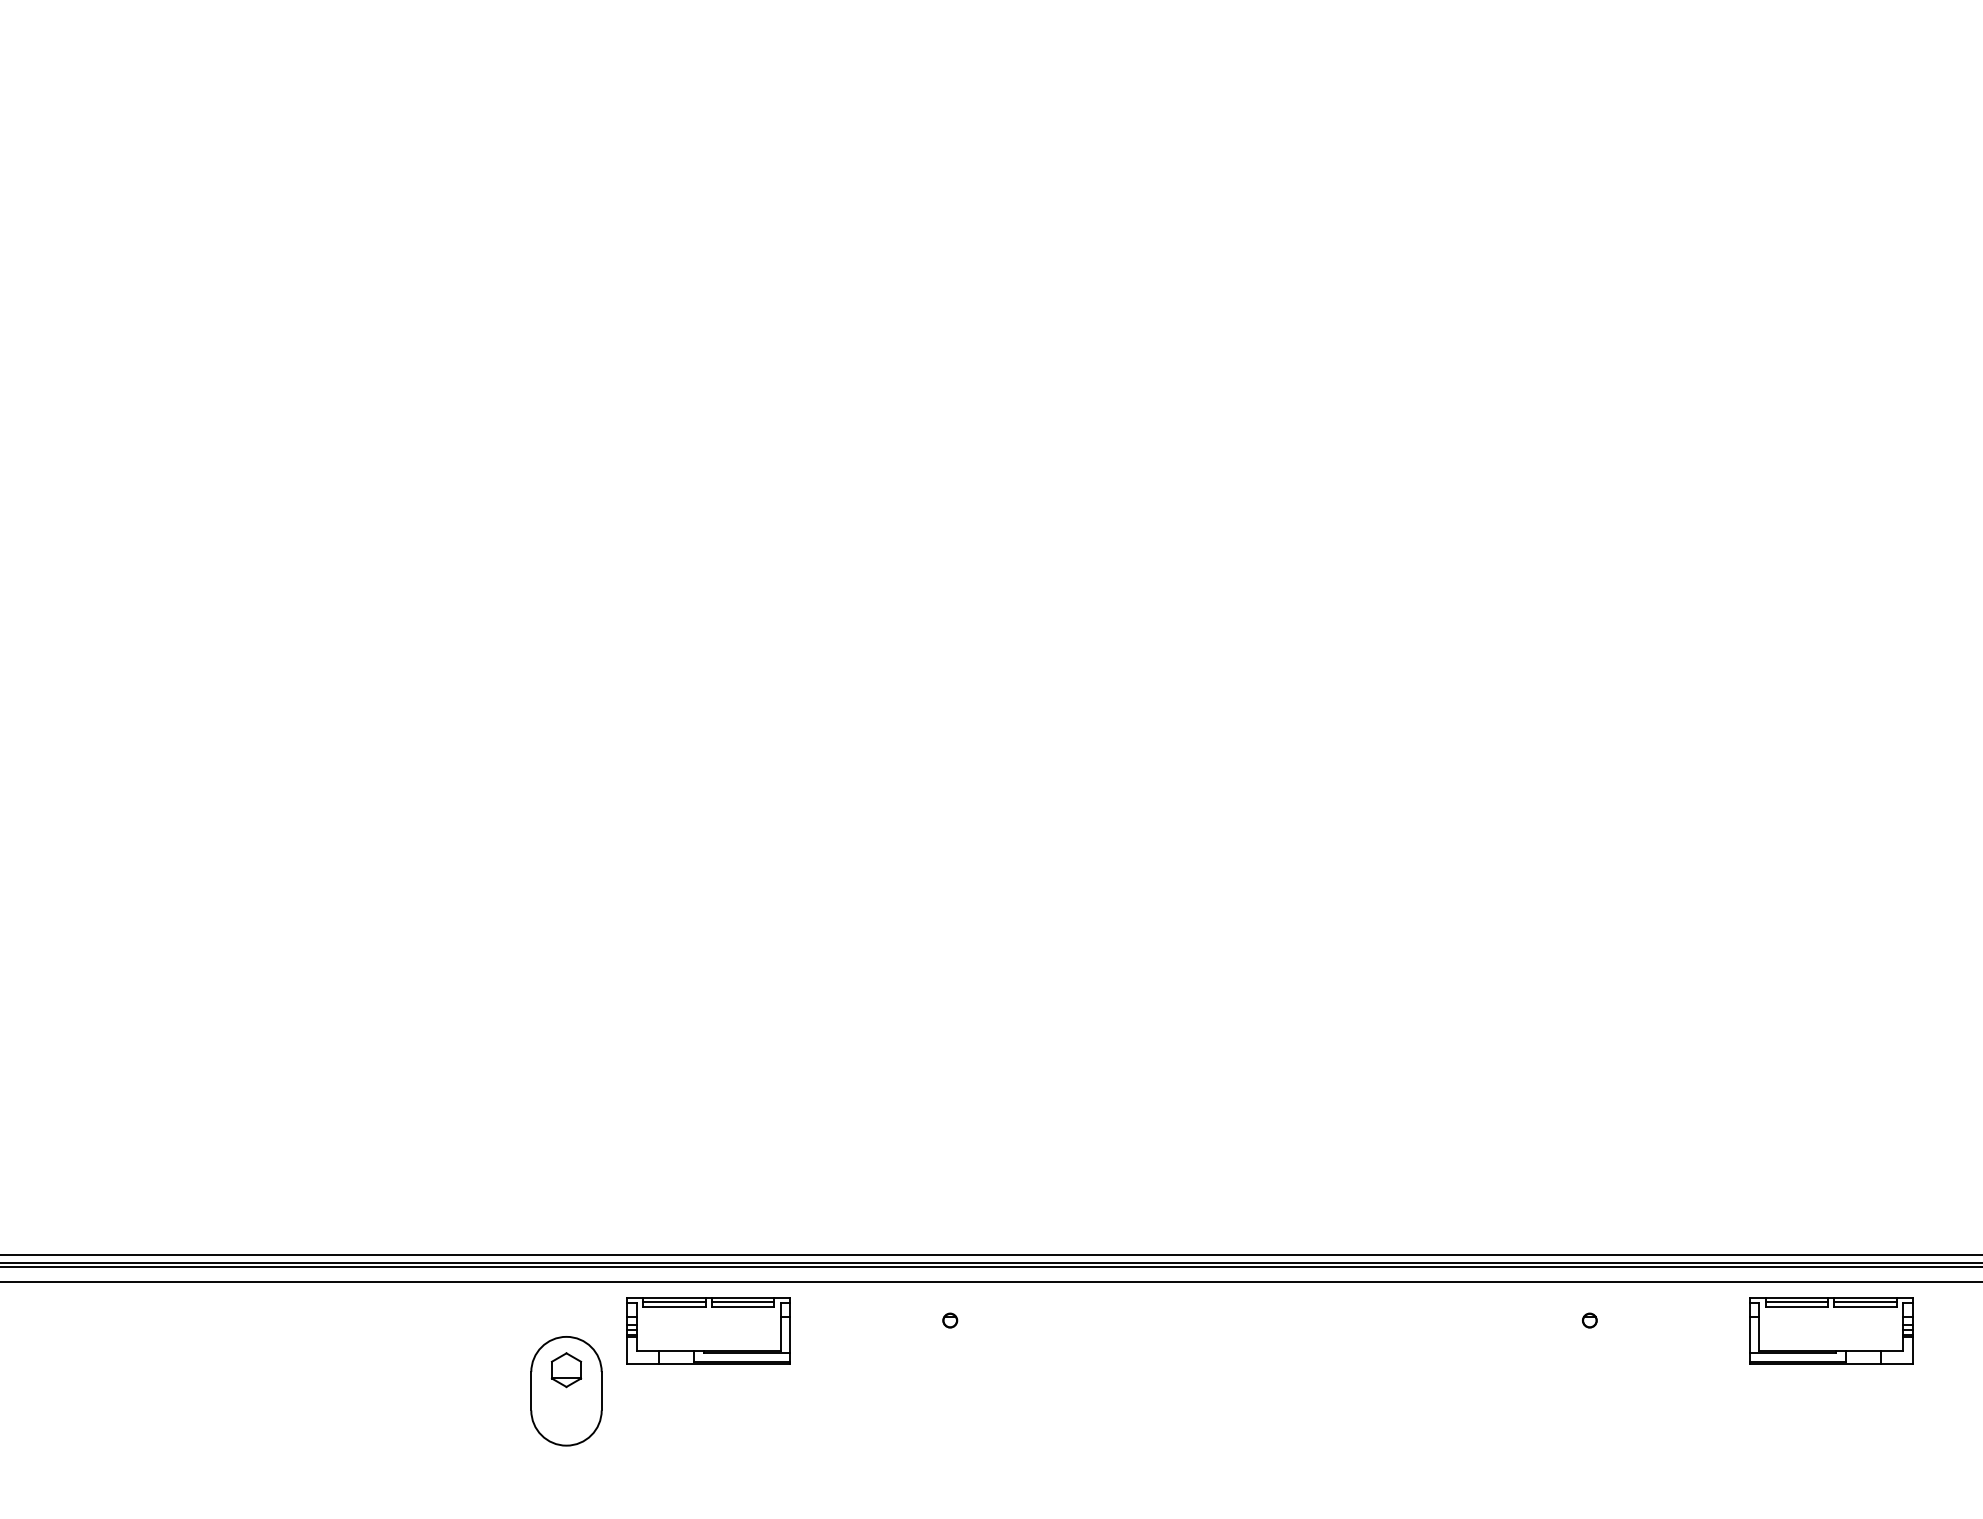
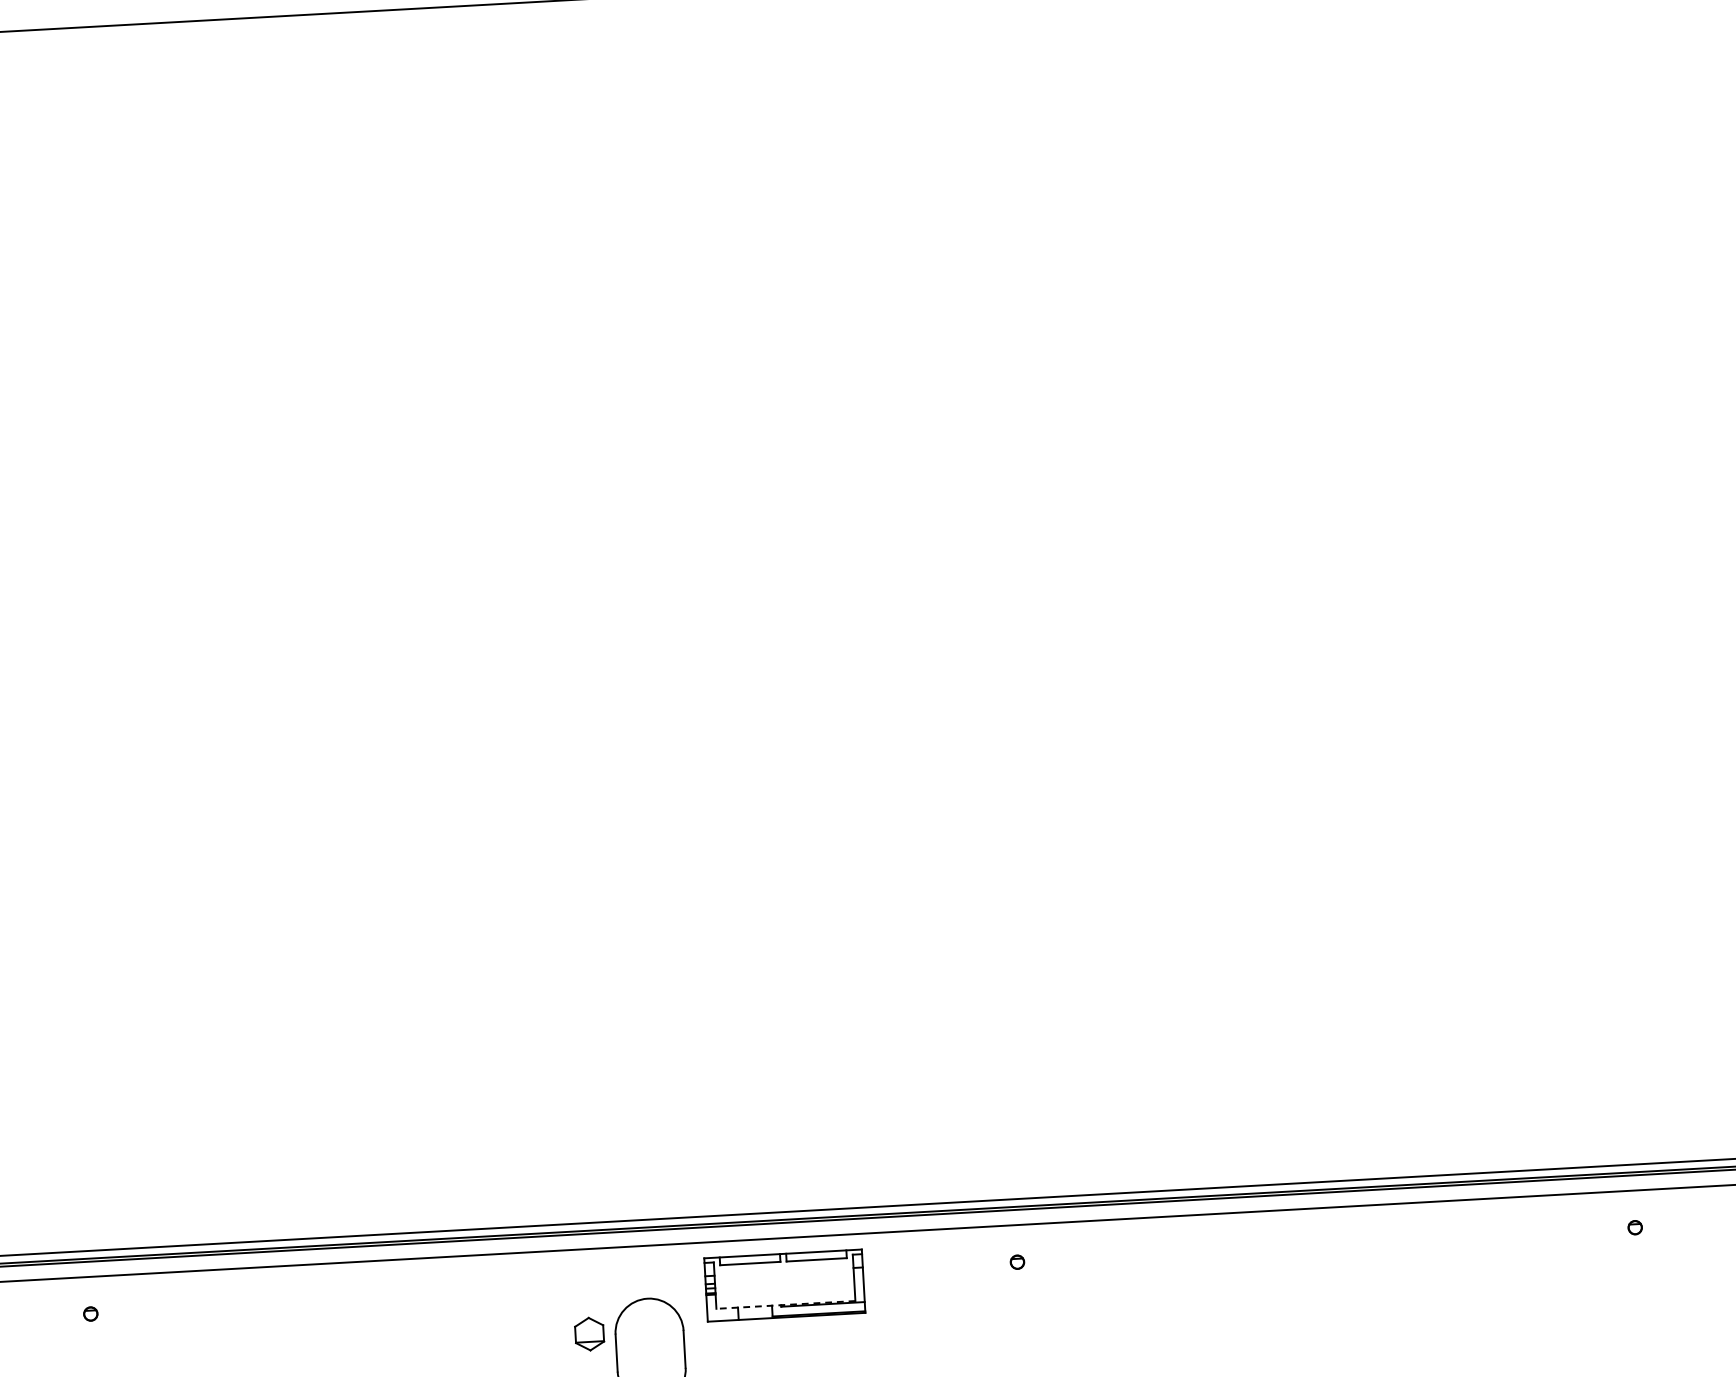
line: (674, 1301) -> (750, 1258), removed
line: (743, 1301) -> (816, 1254), removed
line: (708, 1351) -> (785, 1305), solid -> dashed
part: (566, 1370) -> (589, 1334), moved

